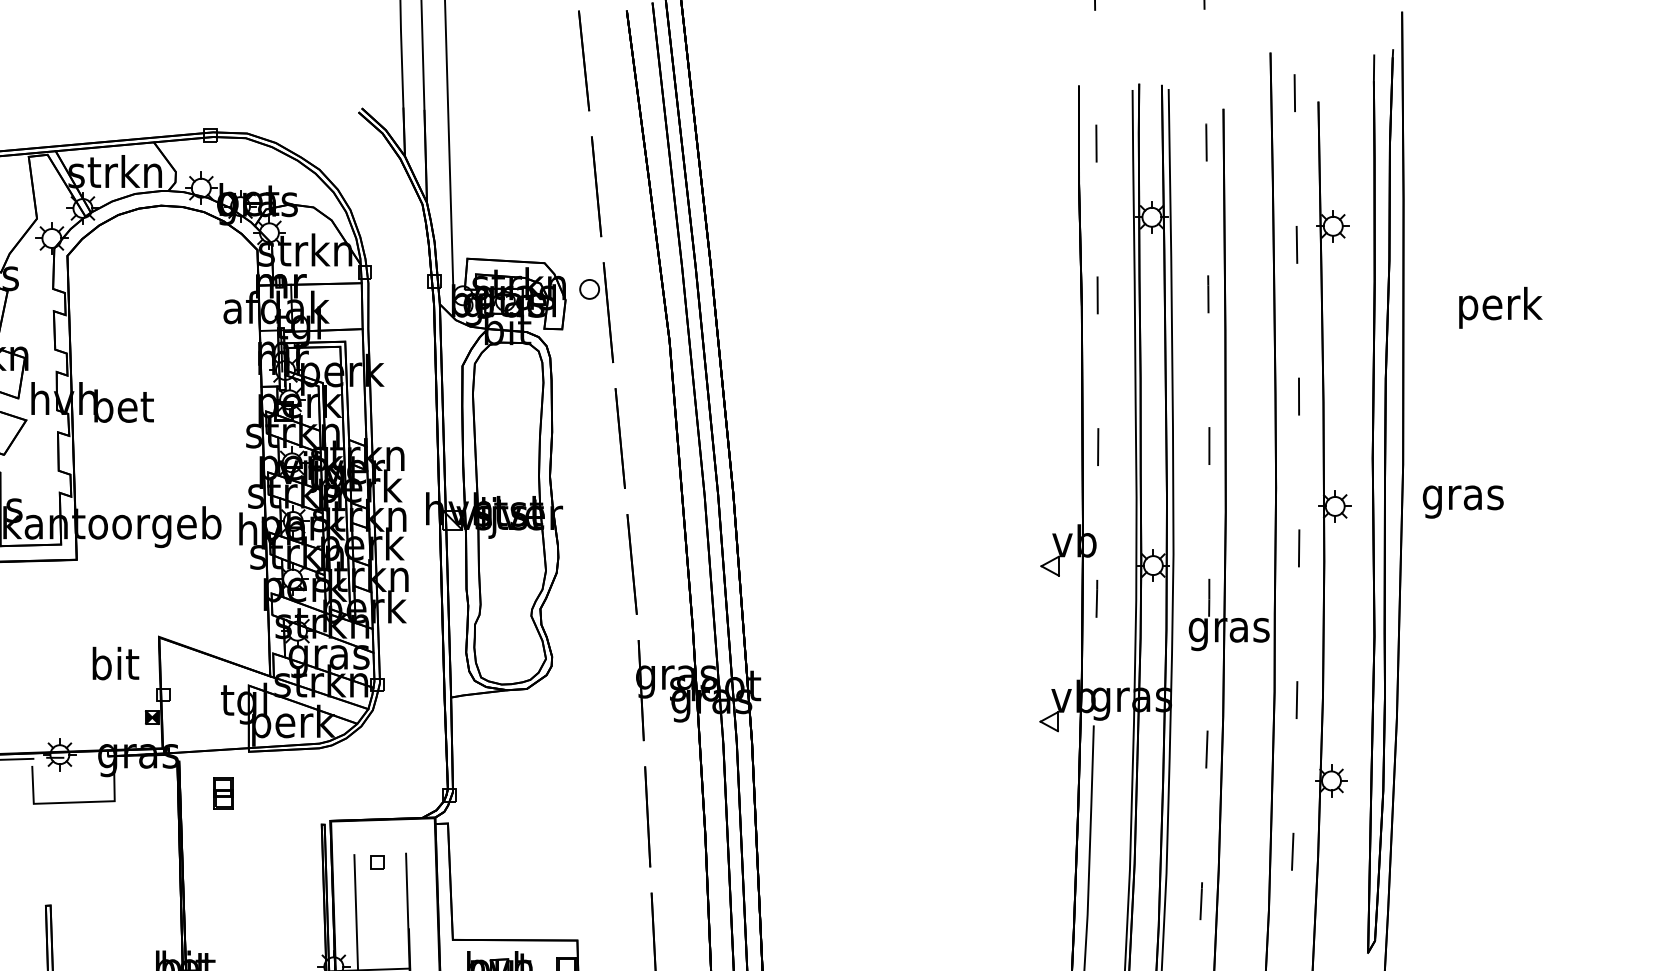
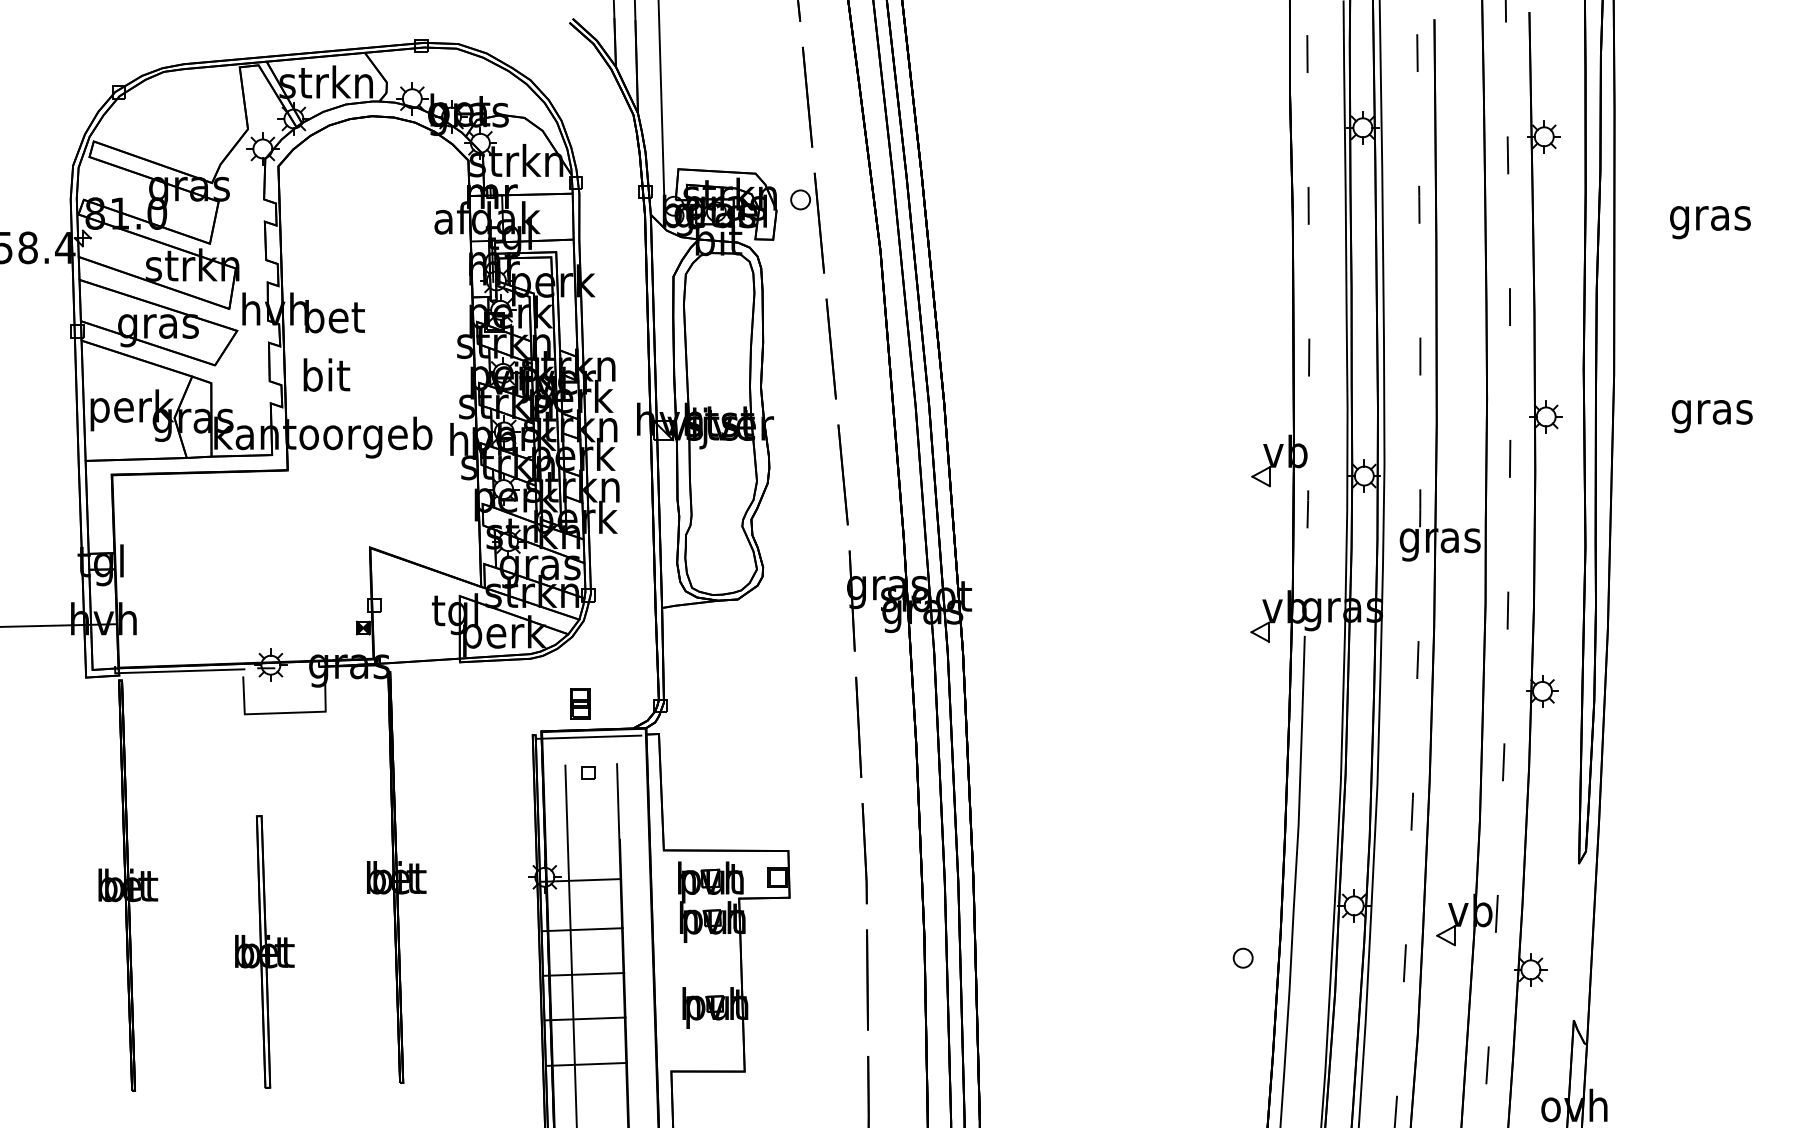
text: (1500, 308) -> (1711, 218), perk -> gras
text: (1462, 502) -> (1711, 416), moved
text: (115, 663) -> (326, 374), moved
part: (223, 793) -> (580, 703), moved
line: (377, 826) -> (588, 736), added

